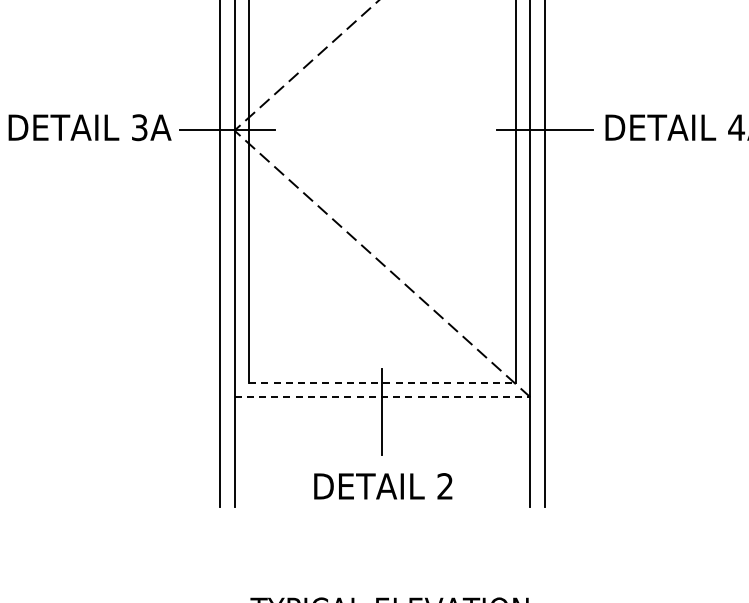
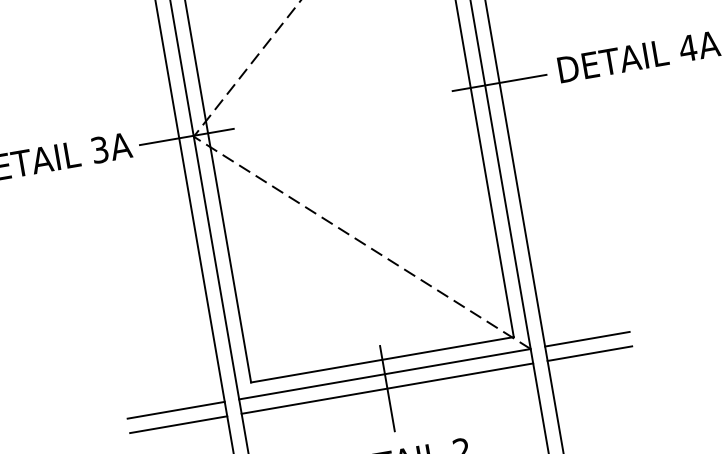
line: (382, 382) -> (382, 359), dashed -> solid
line: (170, 397) -> (176, 410), added
line: (382, 397) -> (385, 374), dashed -> solid
line: (587, 397) -> (587, 339), added
line: (170, 411) -> (178, 424), added
line: (382, 411) -> (387, 388), added
line: (587, 411) -> (589, 353), added

